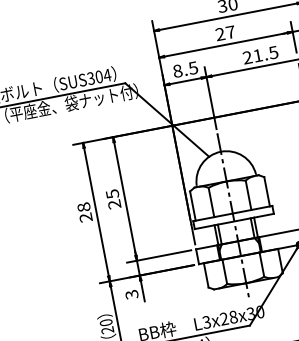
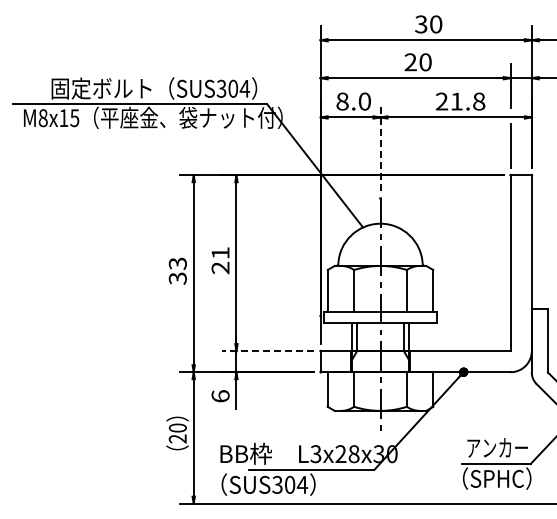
text: (230, 32) -> (425, 62), 27 -> 20
text: (273, 52) -> (478, 101), 21.5 -> 21.8
text: (193, 68) -> (364, 101), 8.5 -> 8.0
line: (210, 97) -> (380, 146), solid -> dashed
text: (112, 194) -> (220, 253), 25 -> 21
text: (84, 212) -> (177, 270), 28 -> 33
line: (159, 256) -> (268, 351), solid -> dashed
text: (131, 294) -> (220, 396), 3 -> 6

